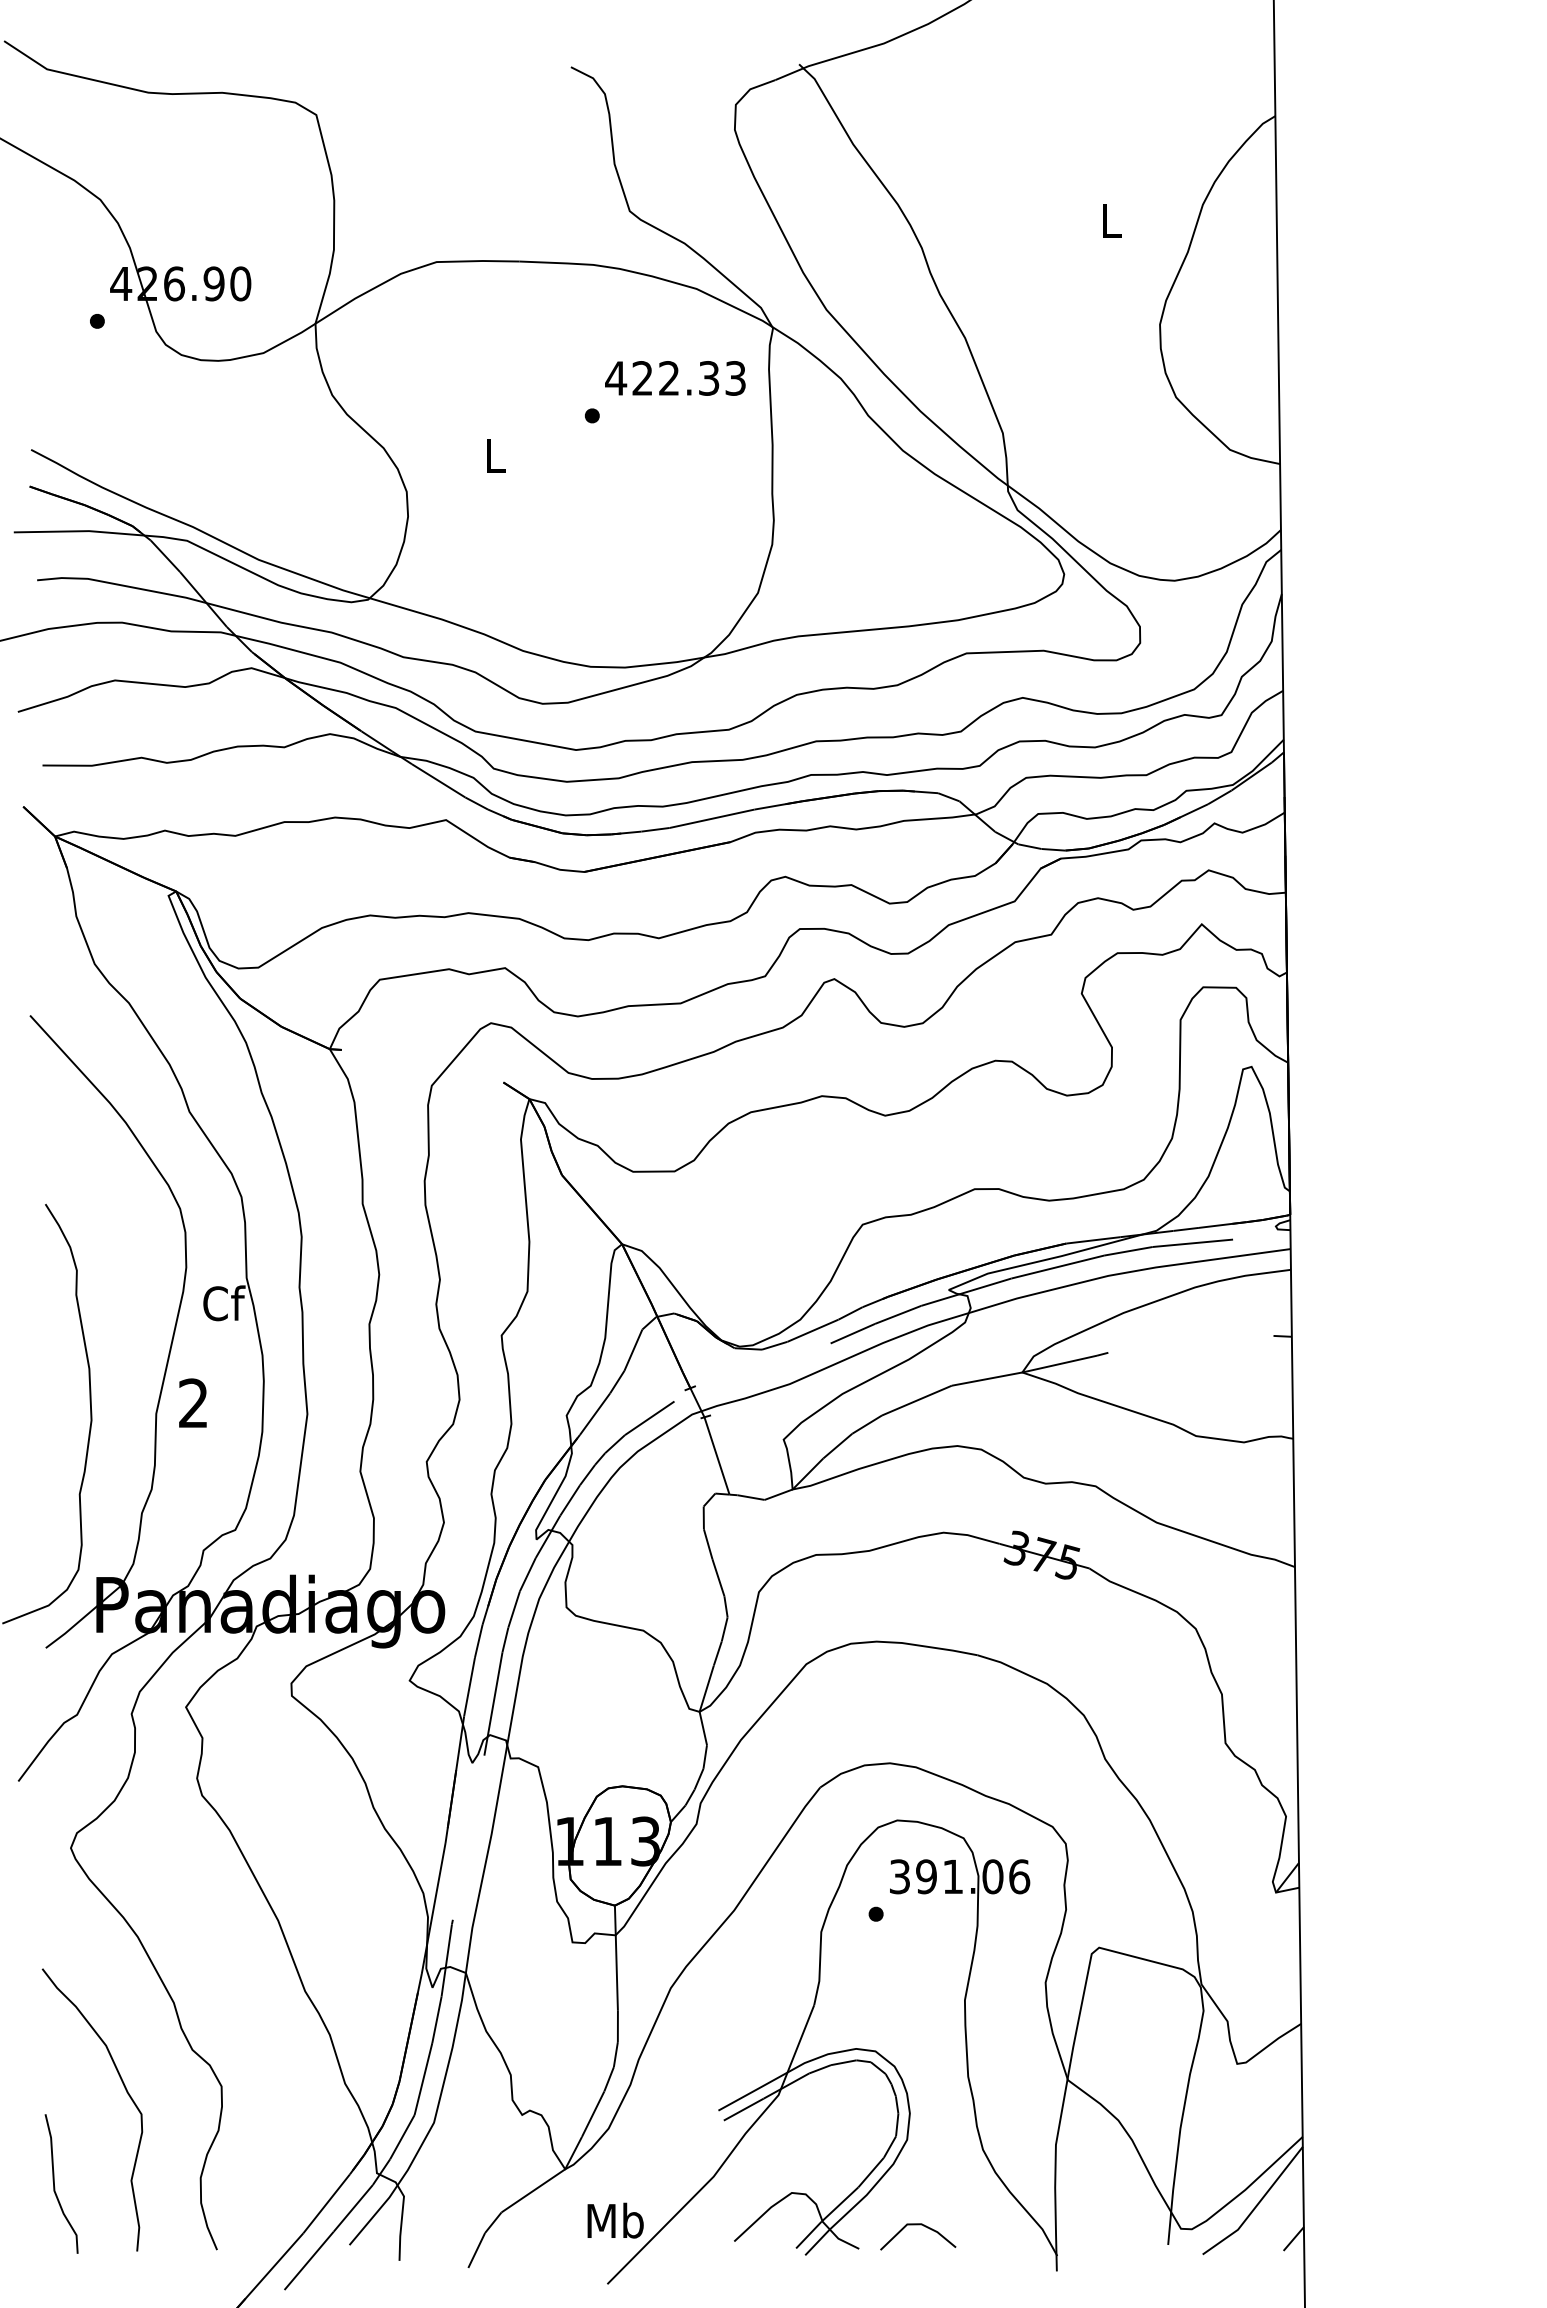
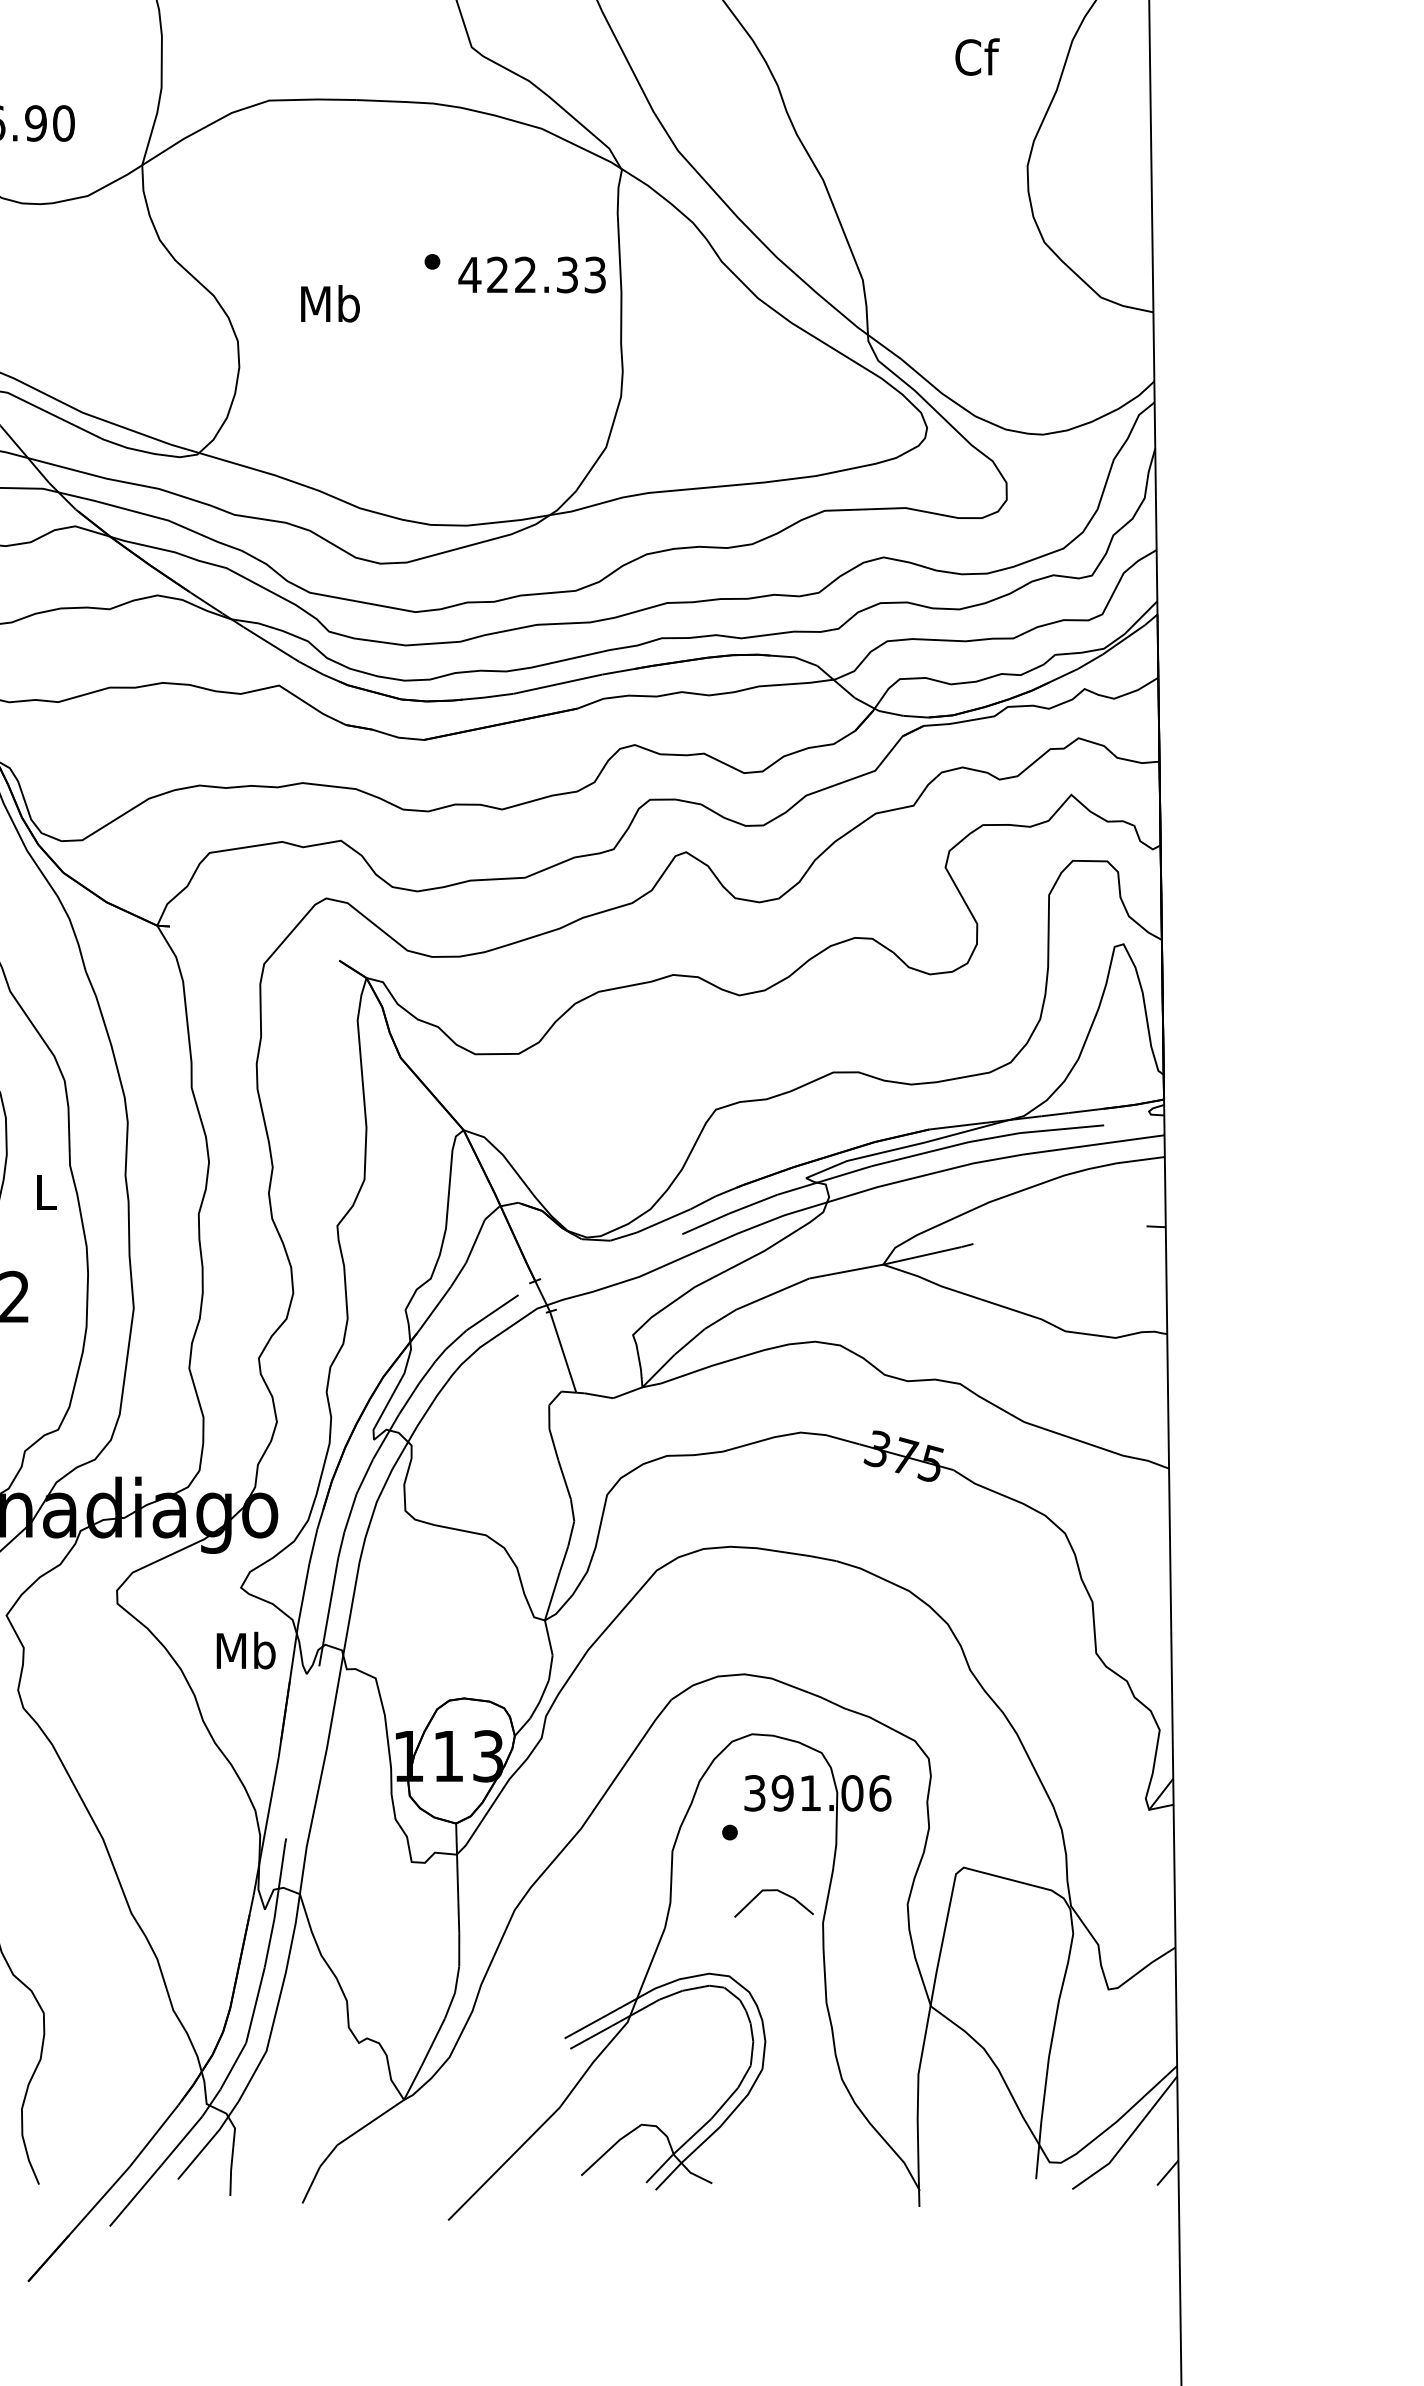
text: (1112, 220) -> (977, 57), L -> Cf
text: (675, 378) -> (532, 275), moved
text: (495, 455) -> (330, 303), L -> Mb
text: (224, 1303) -> (46, 1192), Cf -> L
text: (615, 2220) -> (246, 1650), moved
line: (918, 2225) -> (774, 1891), moved

